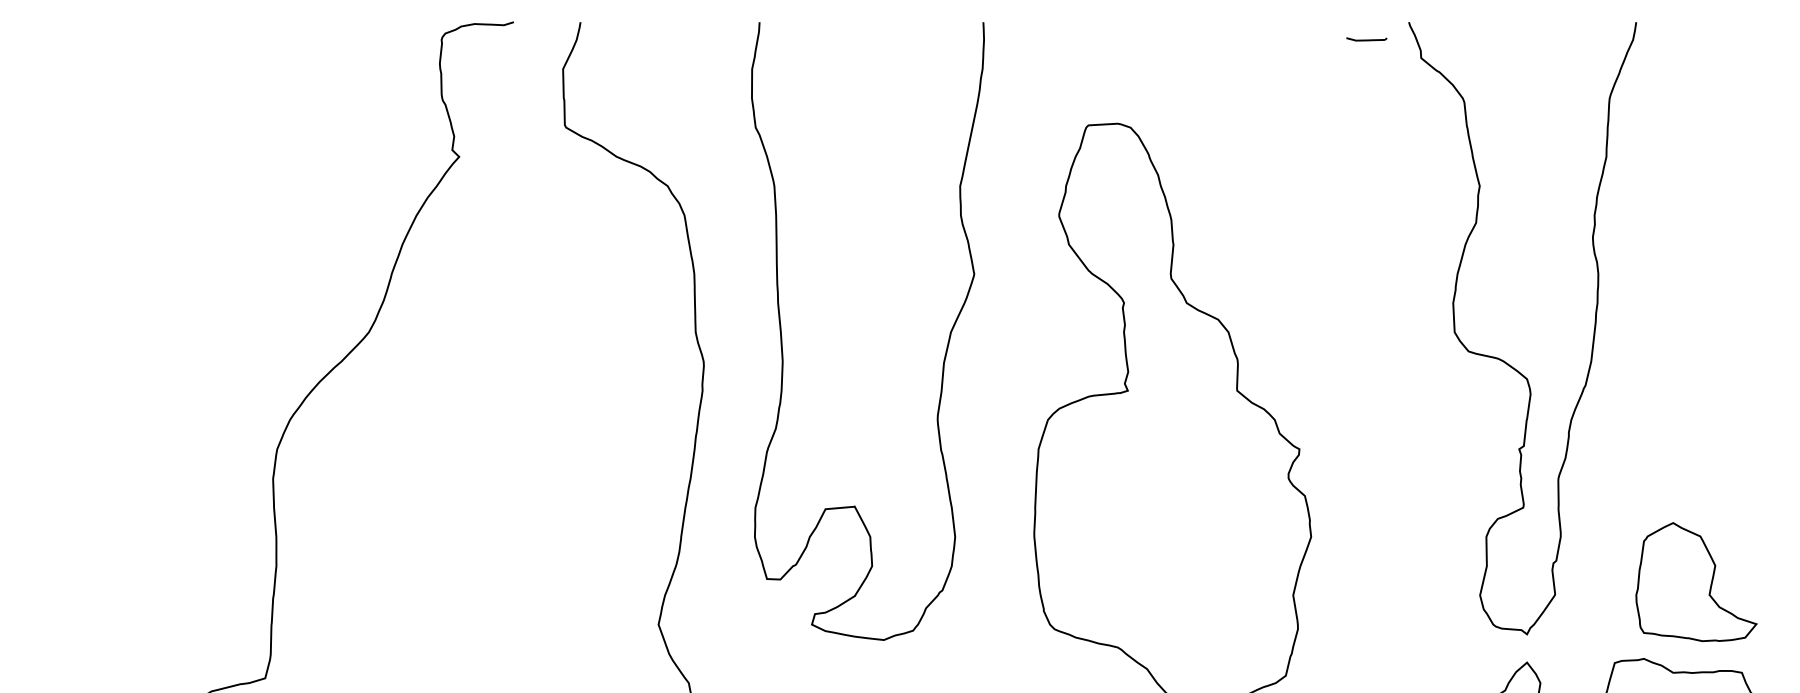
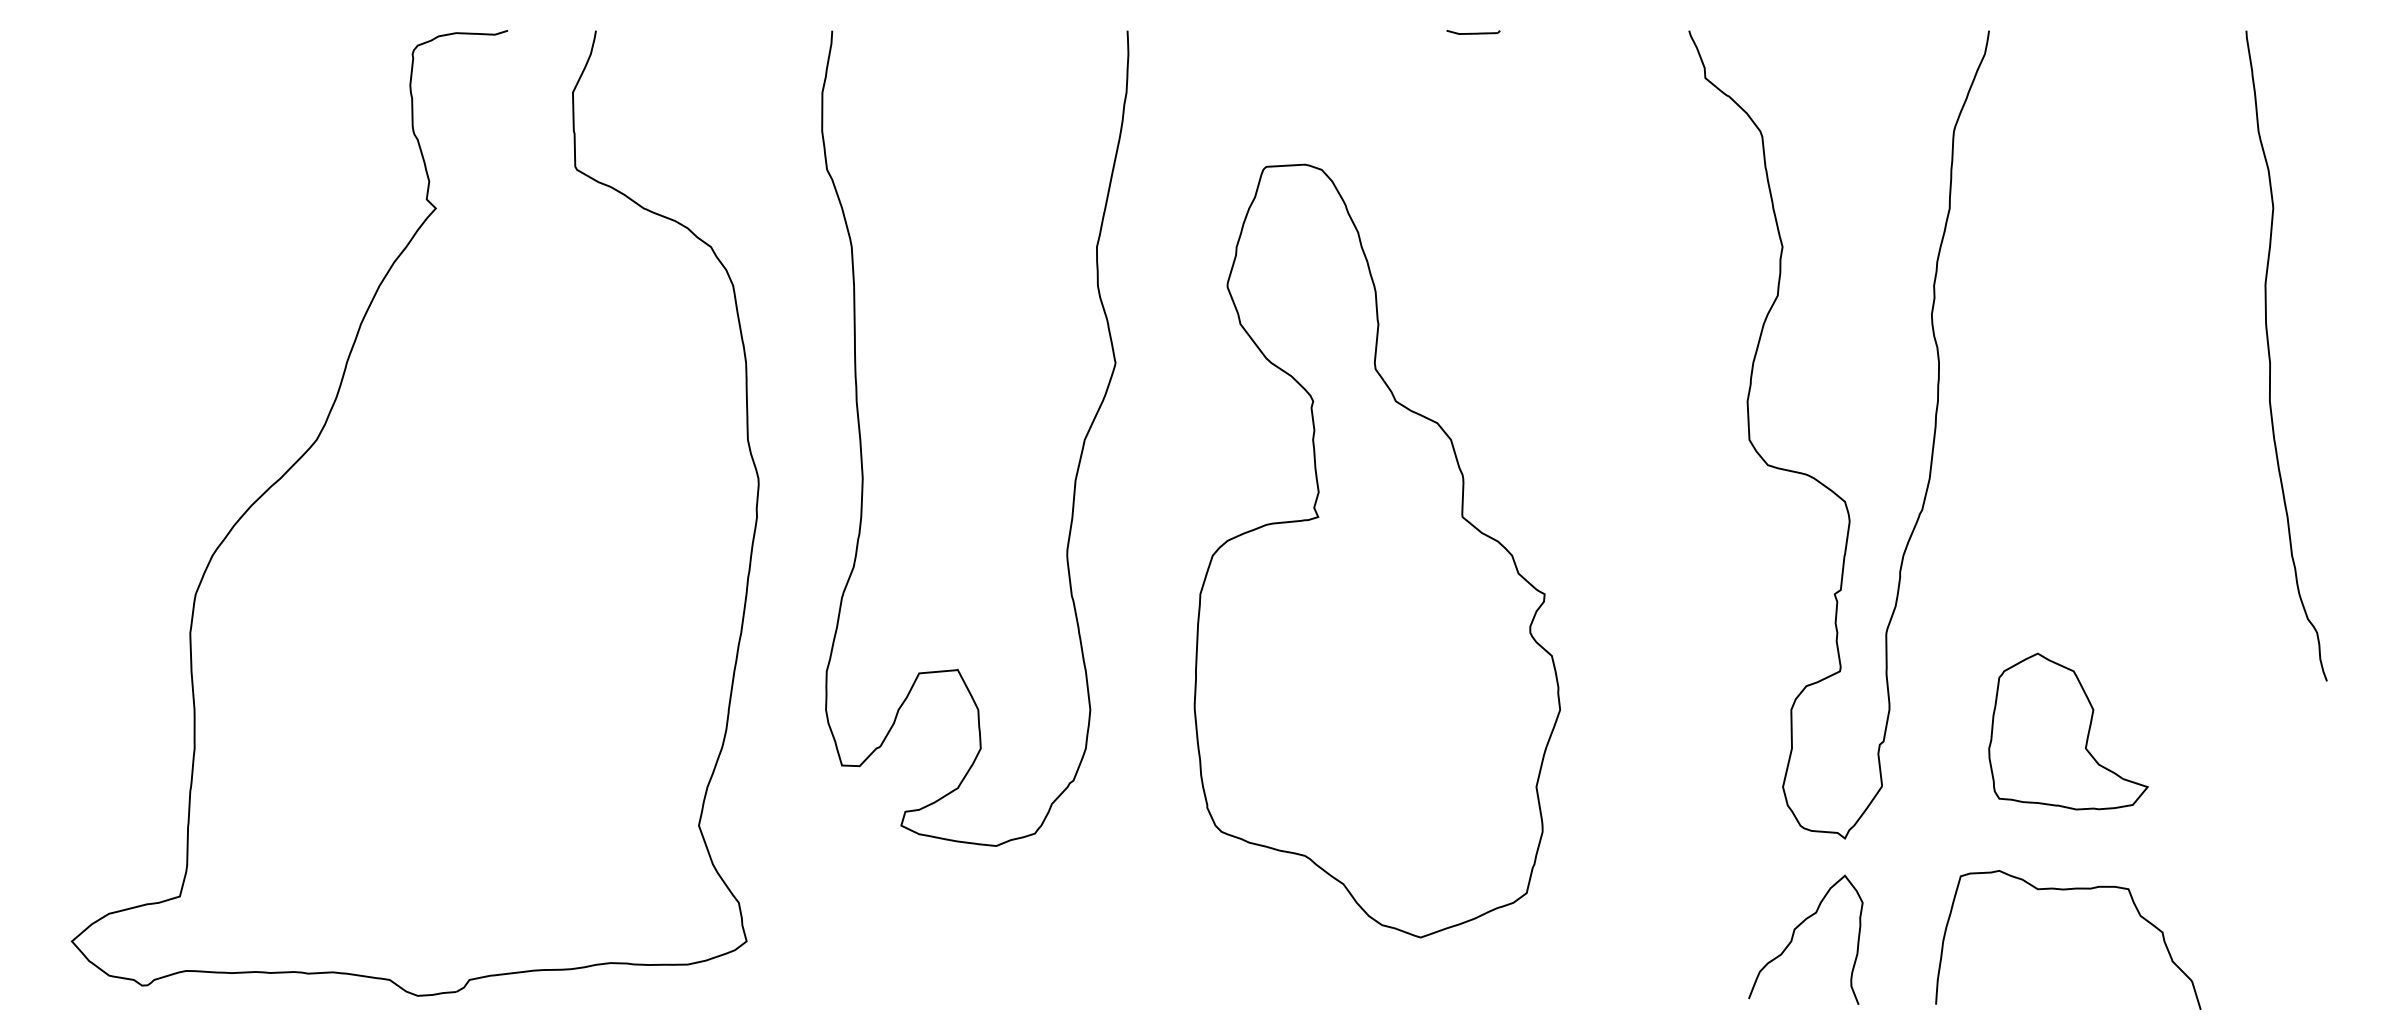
part: (1366, 39) -> (1473, 32), moved
part: (1696, 582) -> (2068, 731), moved

